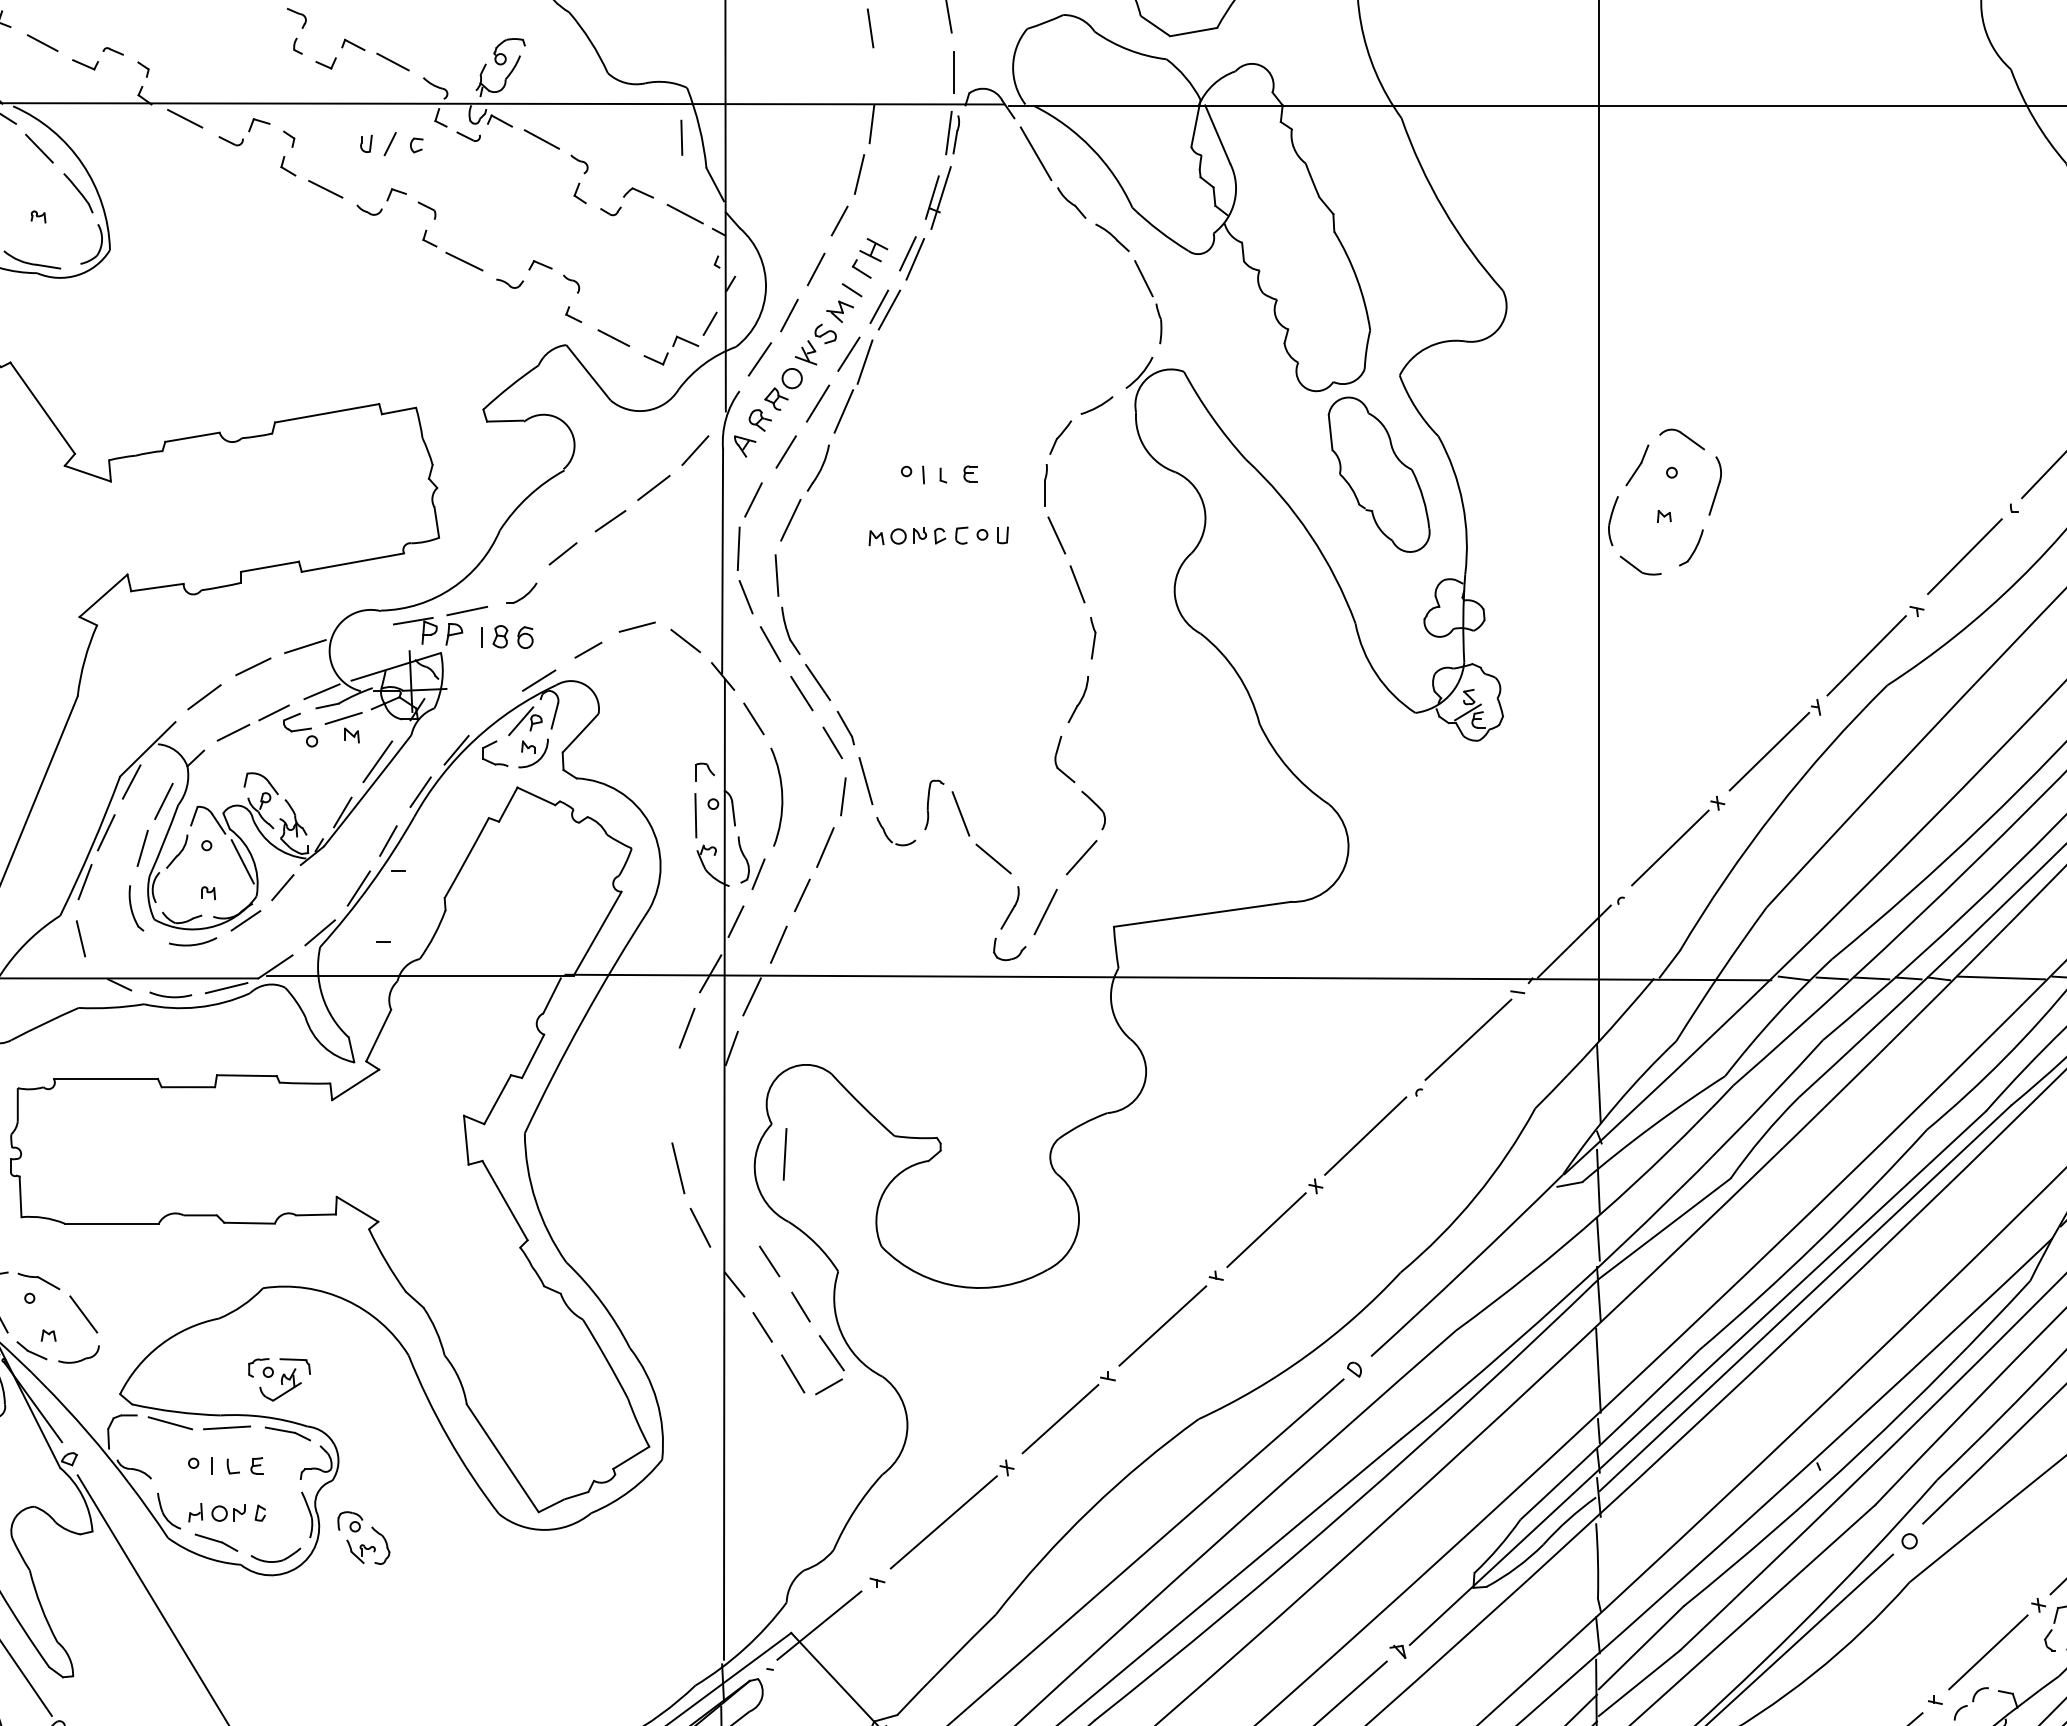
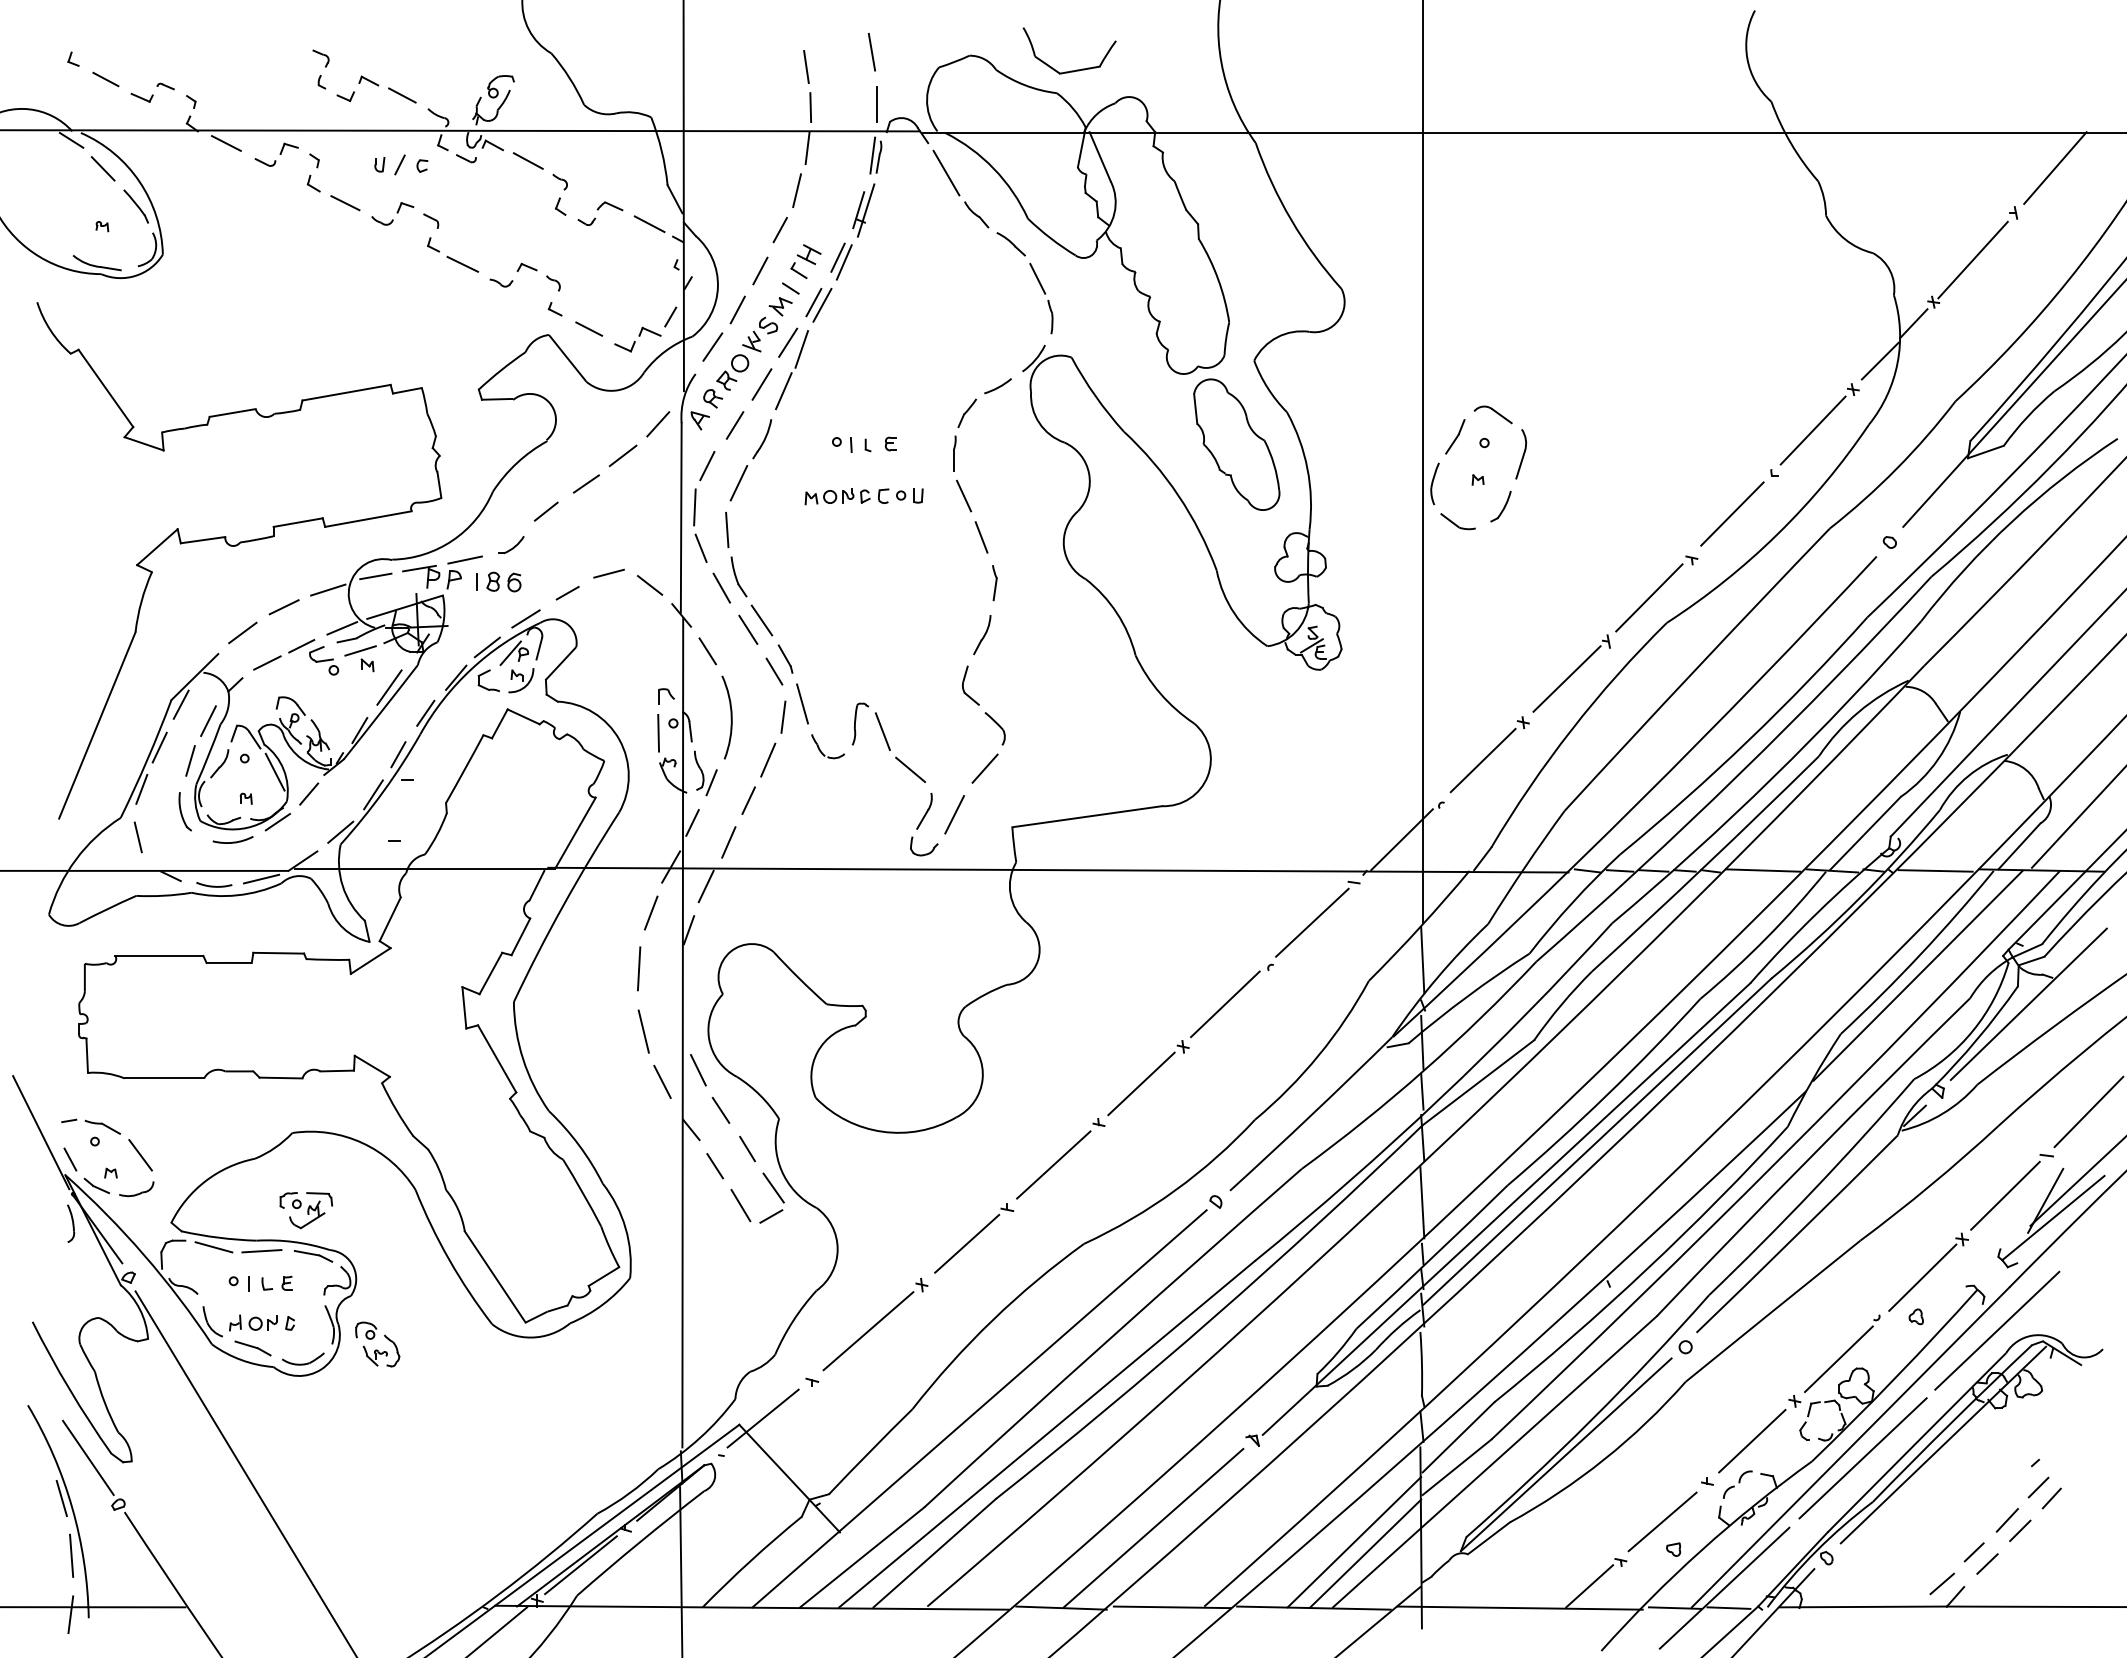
line: (681, 137) -> (810, 107), moved
line: (361, 630) -> (375, 576), added
line: (492, 714) -> (486, 647), added
line: (785, 1154) -> (639, 968), moved
line: (743, 1214) -> (698, 1070), added

